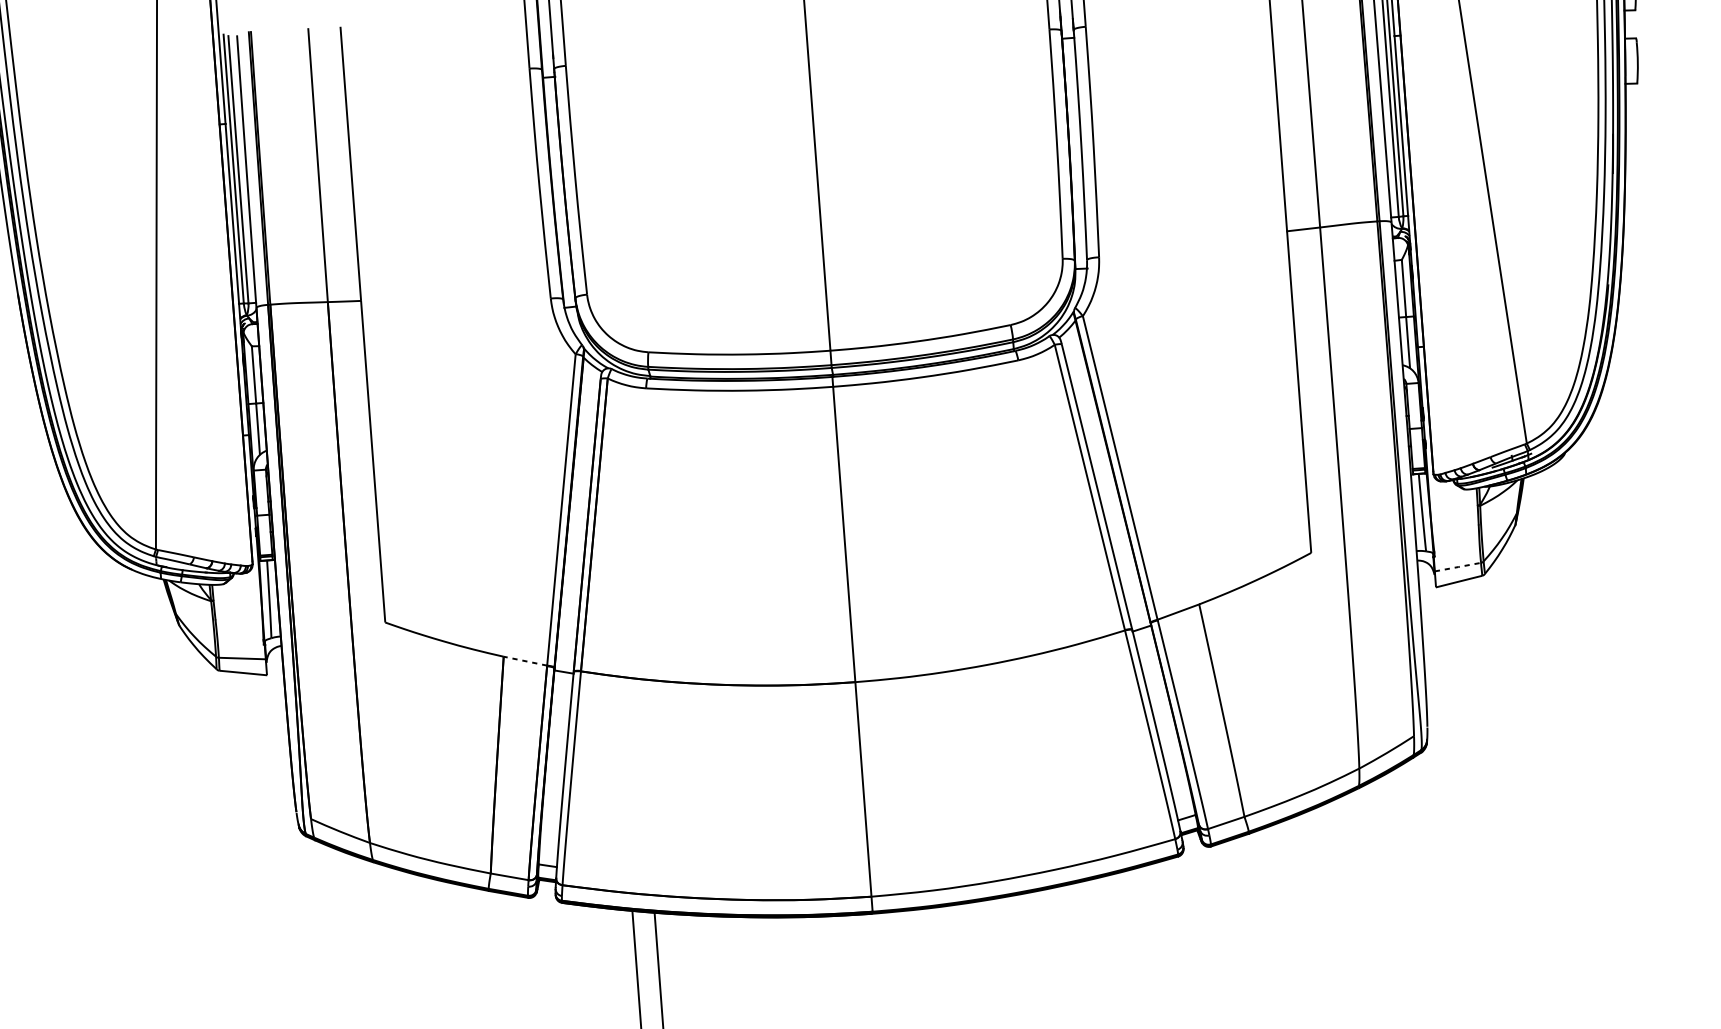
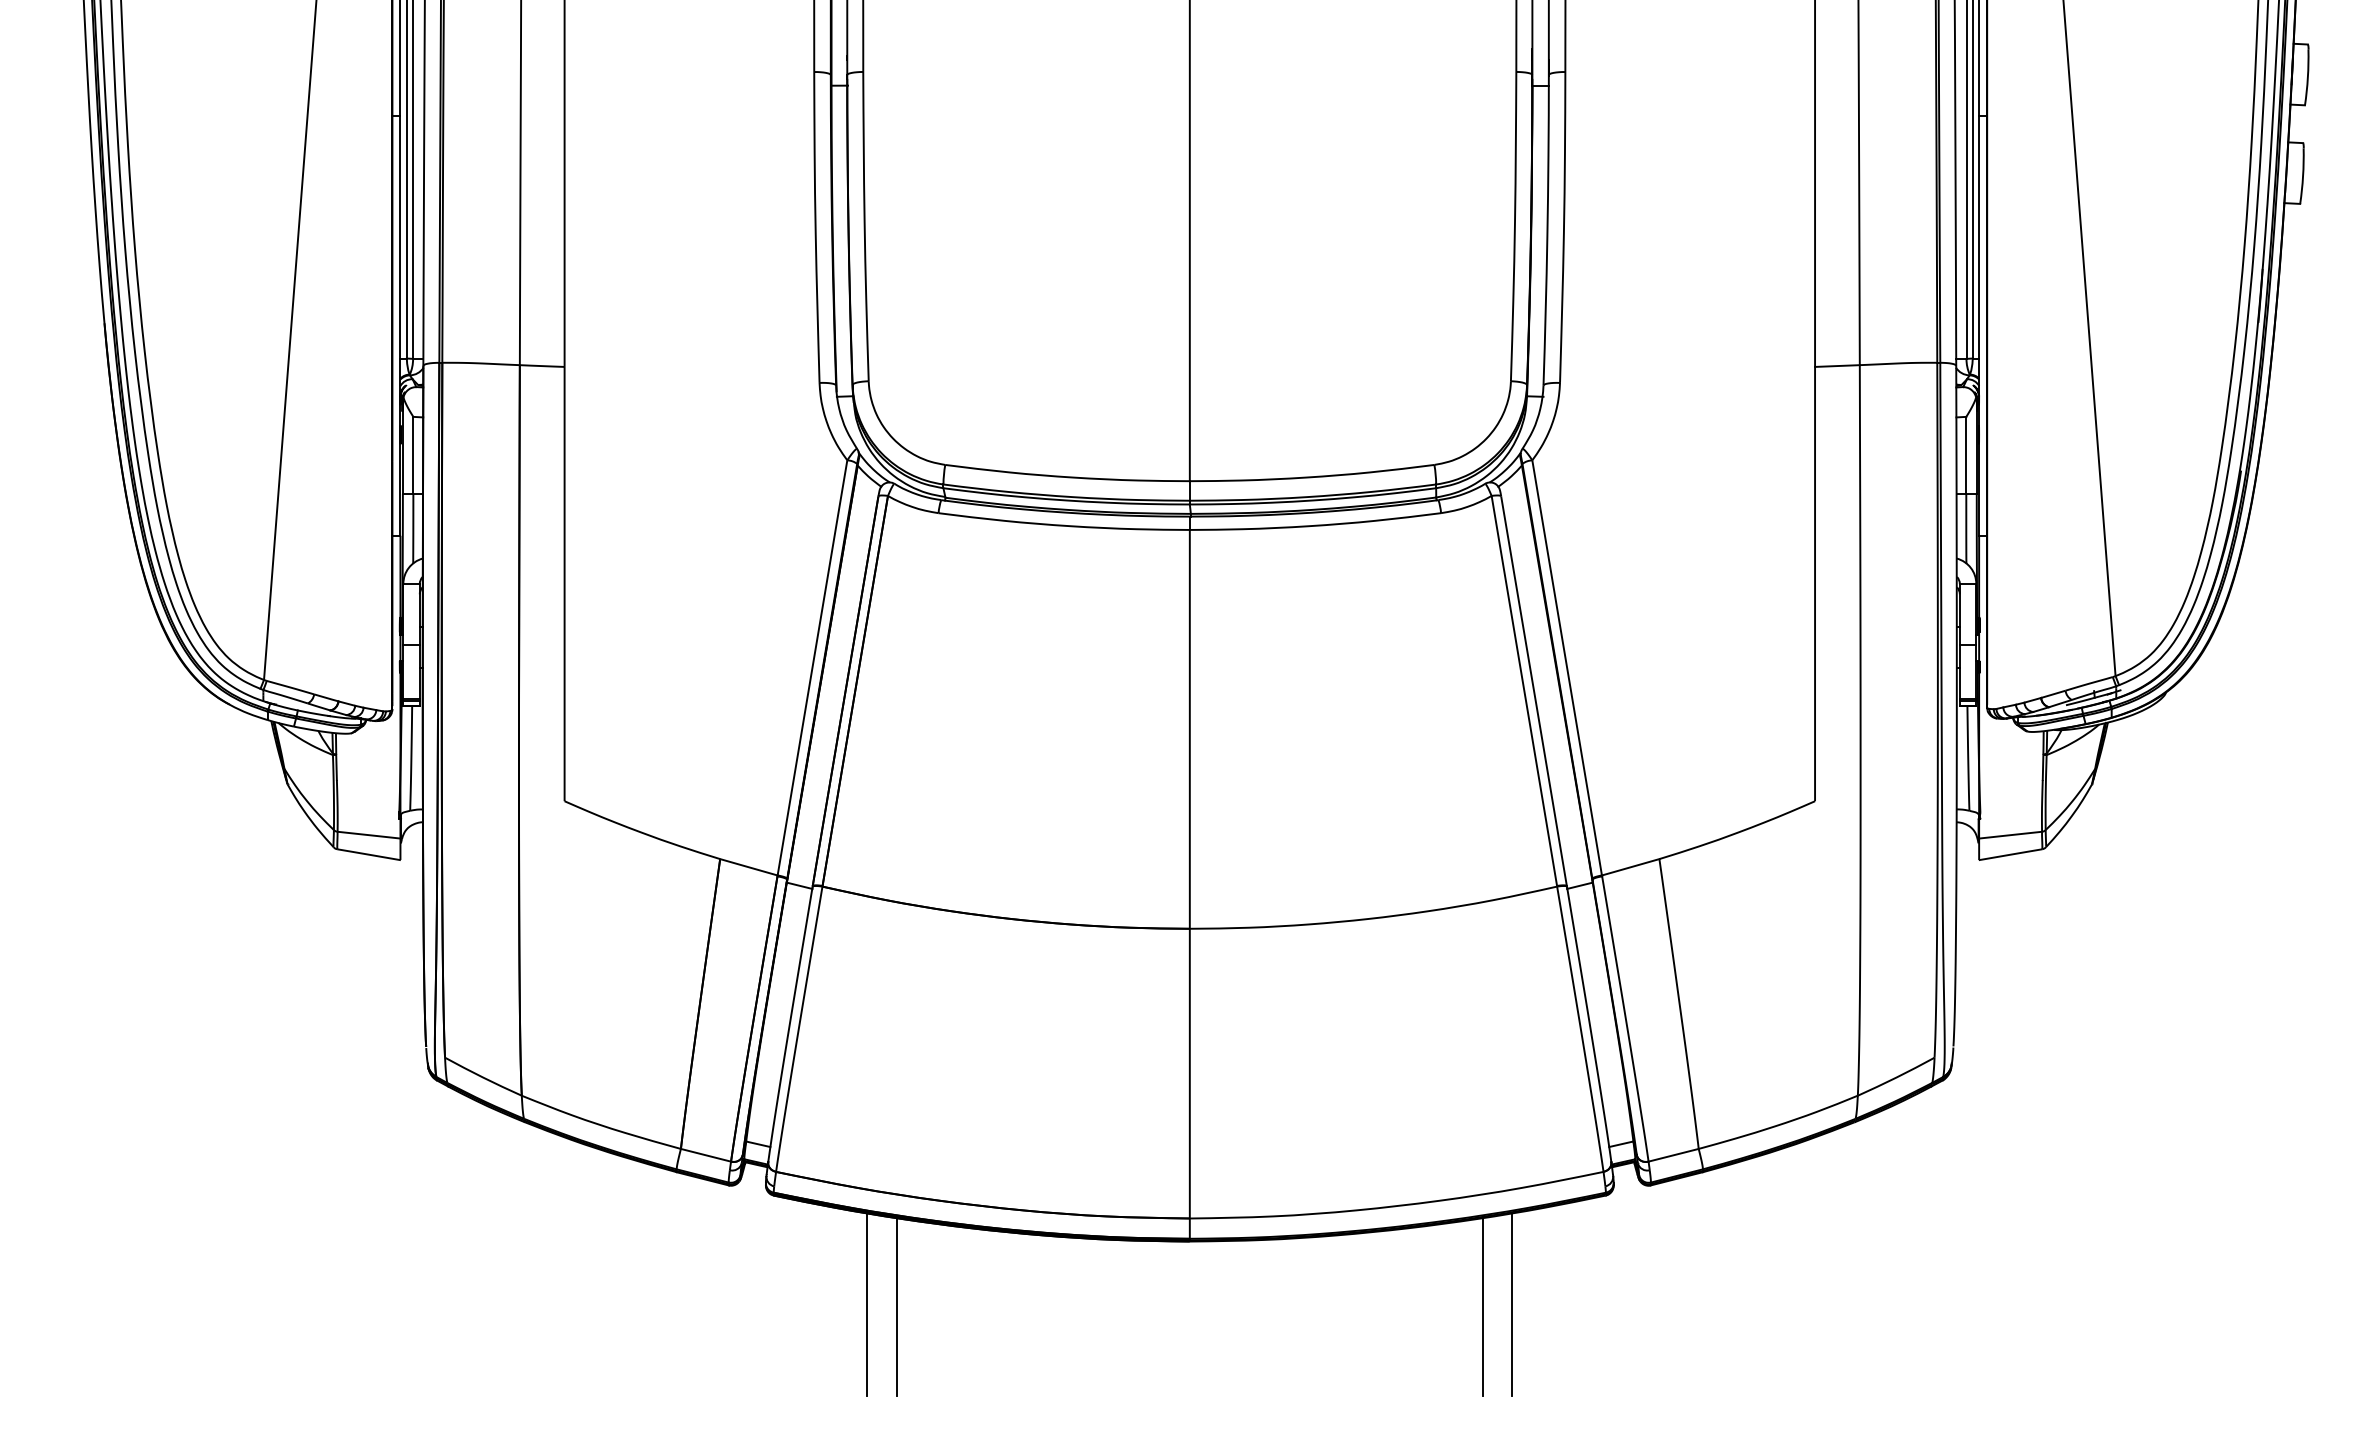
line: (1458, 567) -> (2011, 835), dashed -> solid
line: (525, 661) -> (748, 867), dashed -> solid
line: (1115, 942) -> (1512, 1304), added
line: (1093, 945) -> (1482, 1306), added

